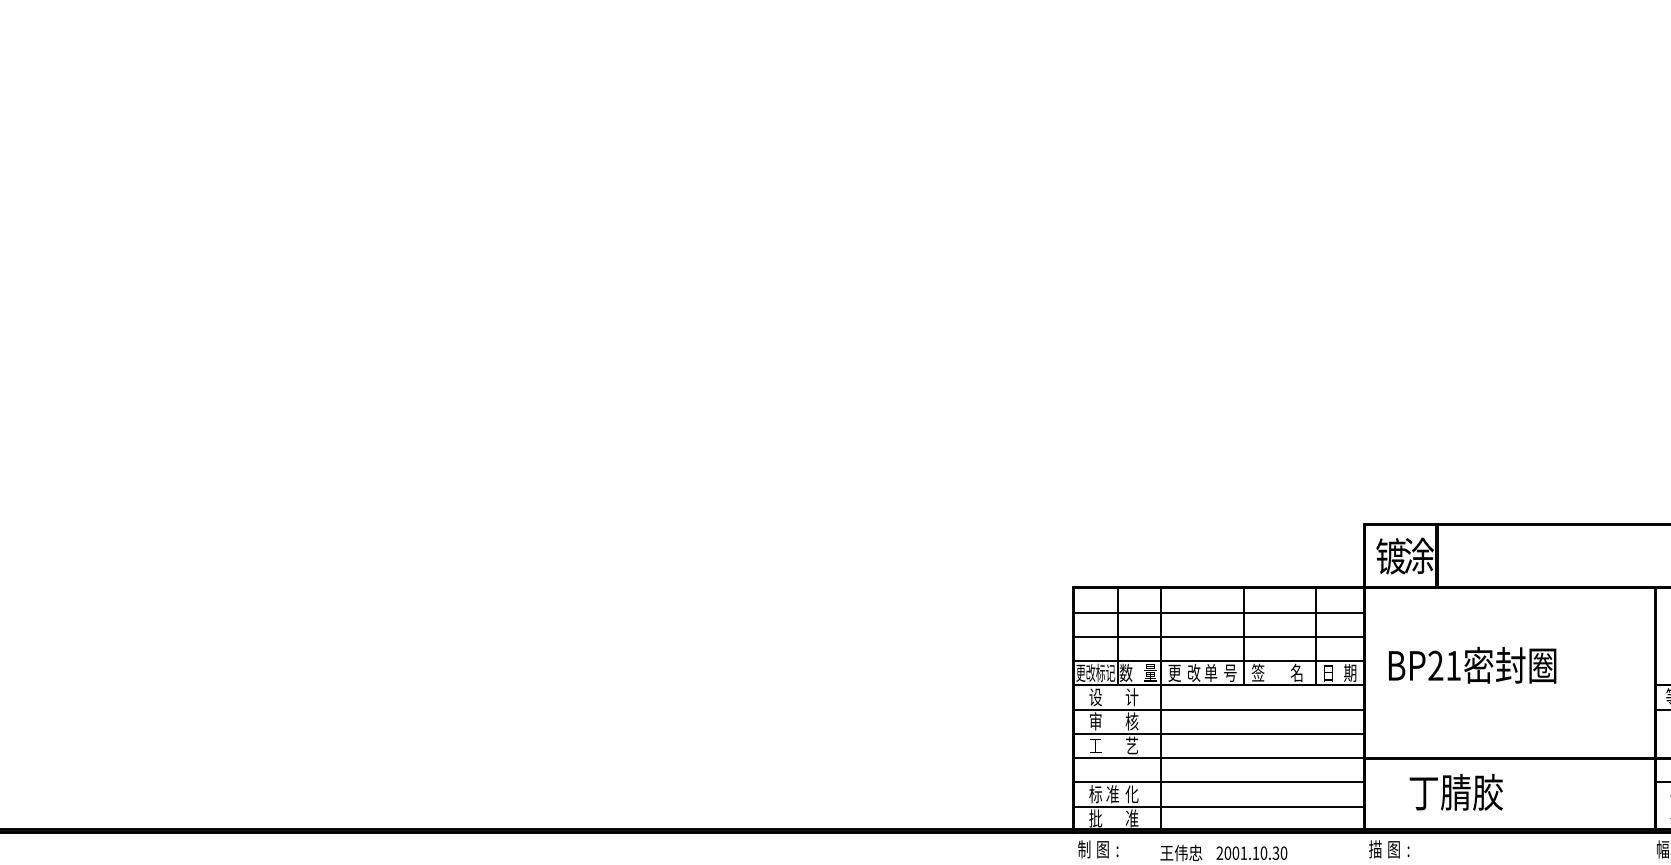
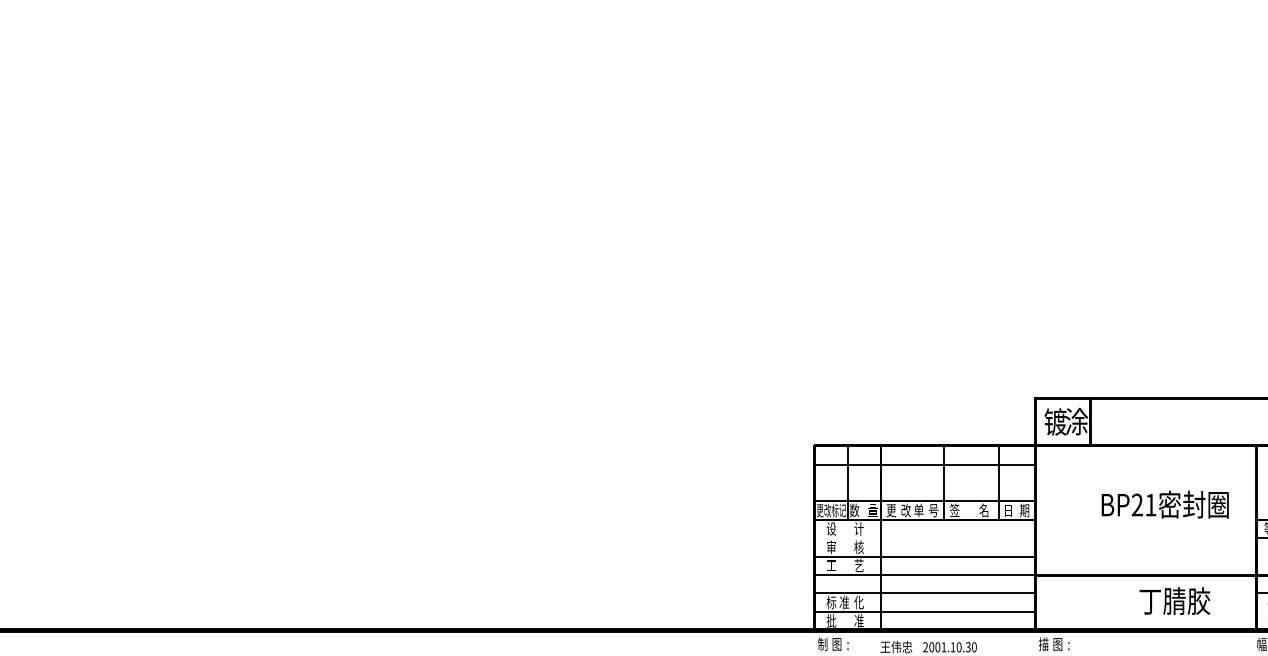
line: (1218, 636) -> (924, 482), removed
text: (1472, 664) -> (1165, 504), moved
line: (1218, 709) -> (924, 538), removed
text: (1455, 792) -> (1174, 601), moved

